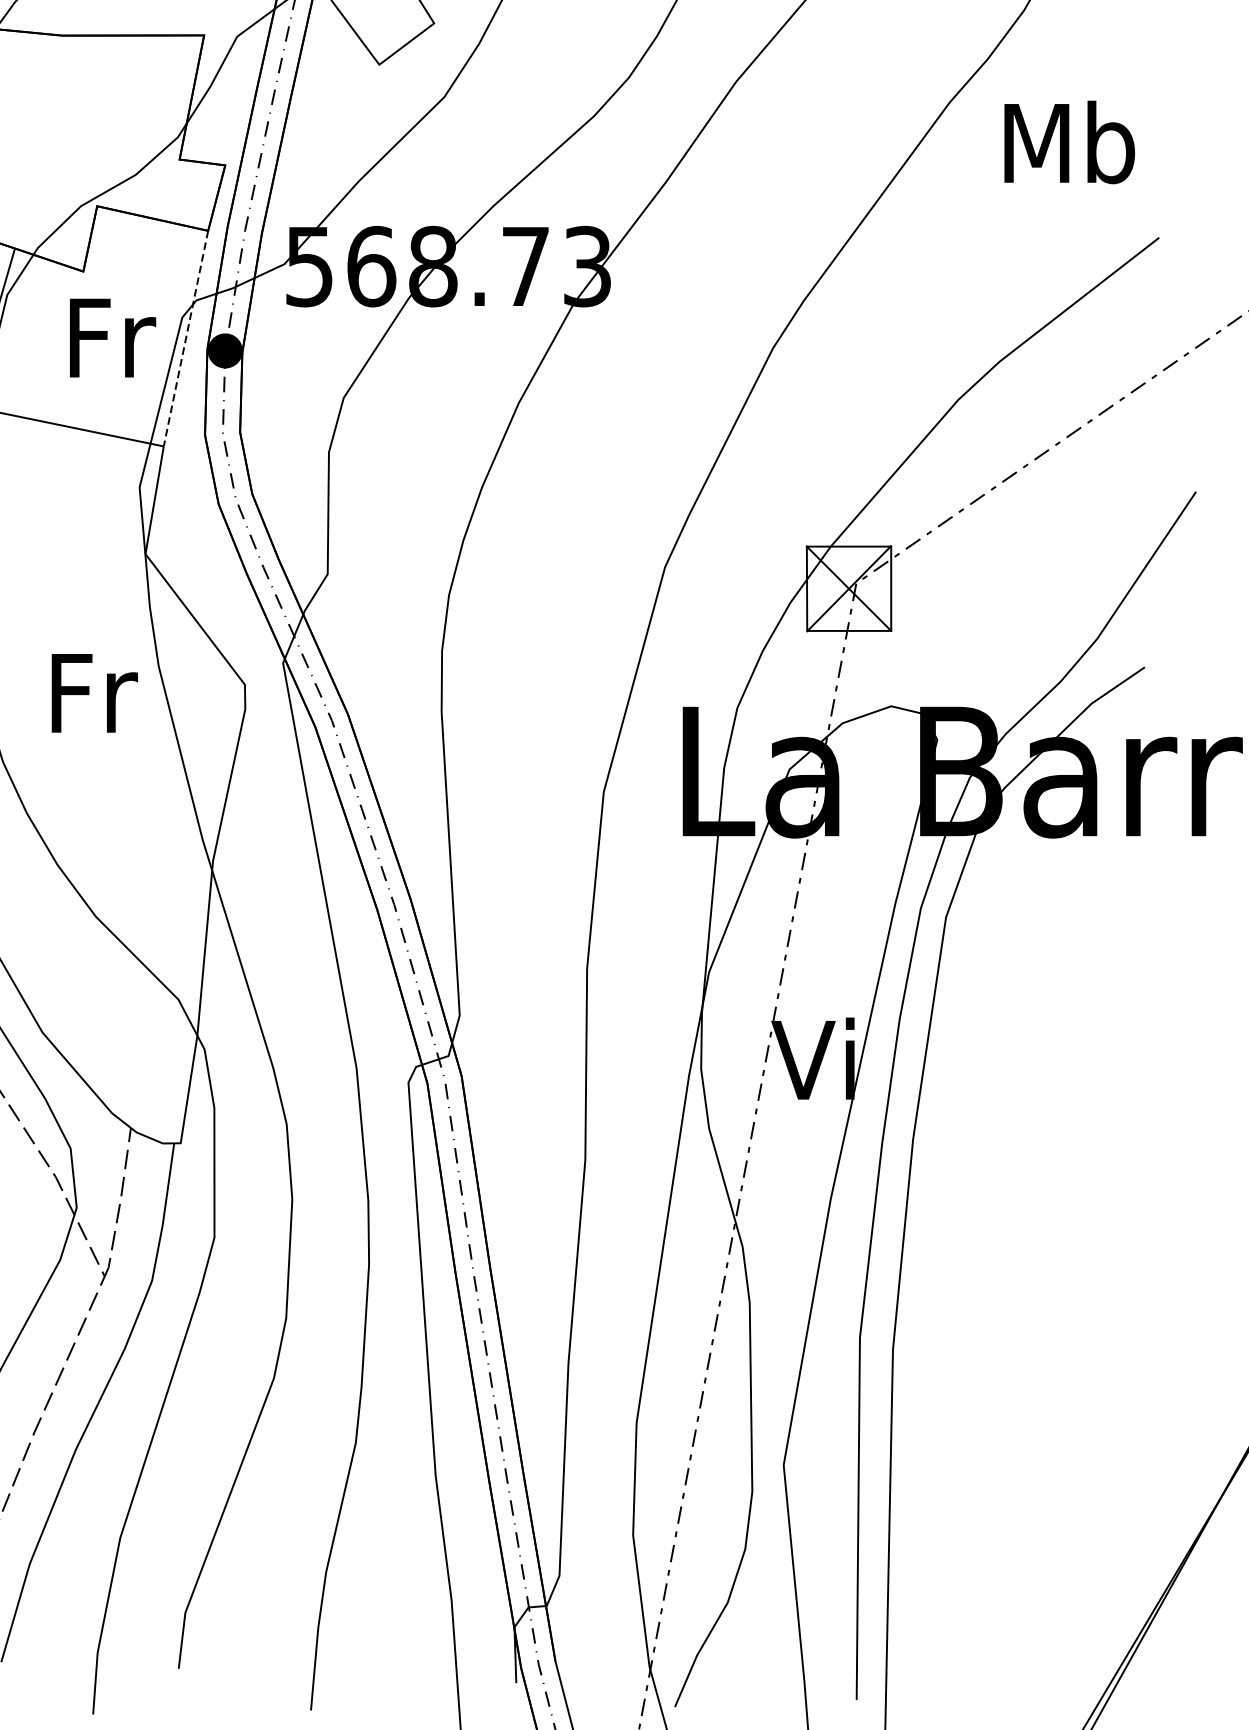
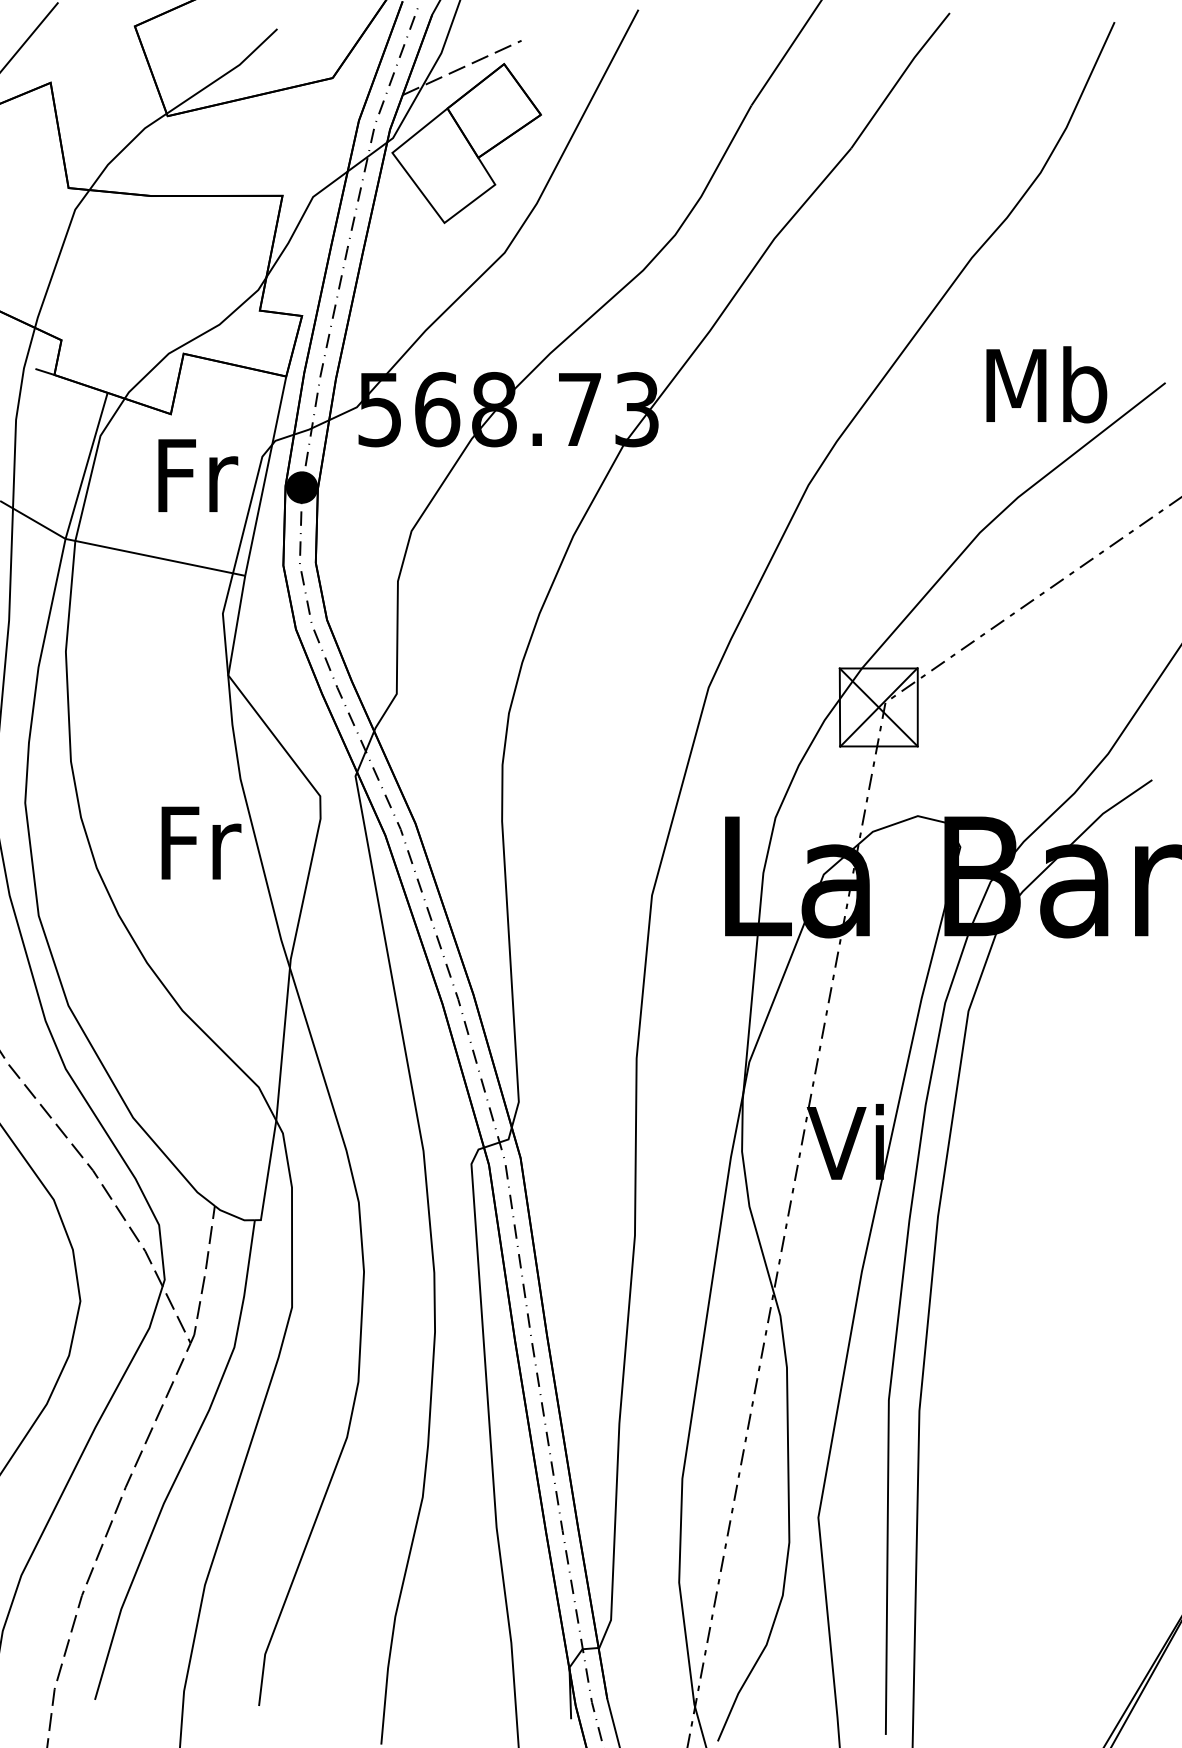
text: (1069, 142) -> (1046, 384), moved
line: (185, 338) -> (265, 476), dashed -> solid
text: (94, 692) -> (201, 842), moved

